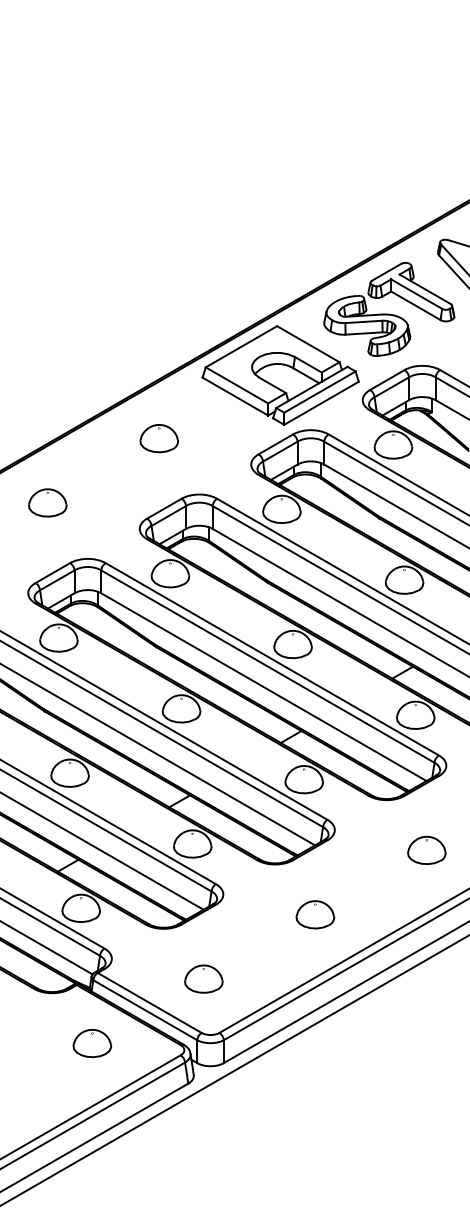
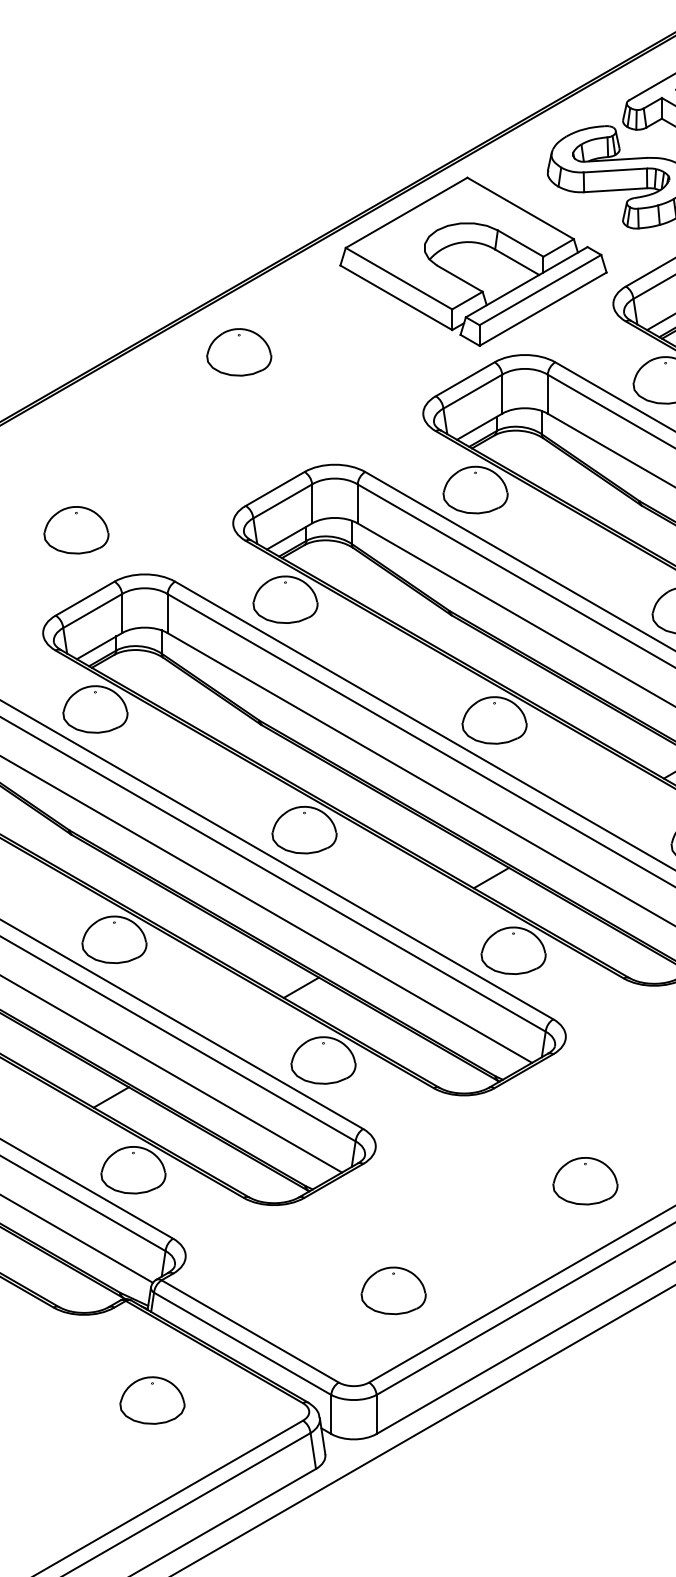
part: (158, 438) -> (237, 352), moved
part: (47, 502) -> (75, 529), moved
part: (315, 914) -> (585, 1180), moved
part: (203, 978) -> (393, 1289), moved

